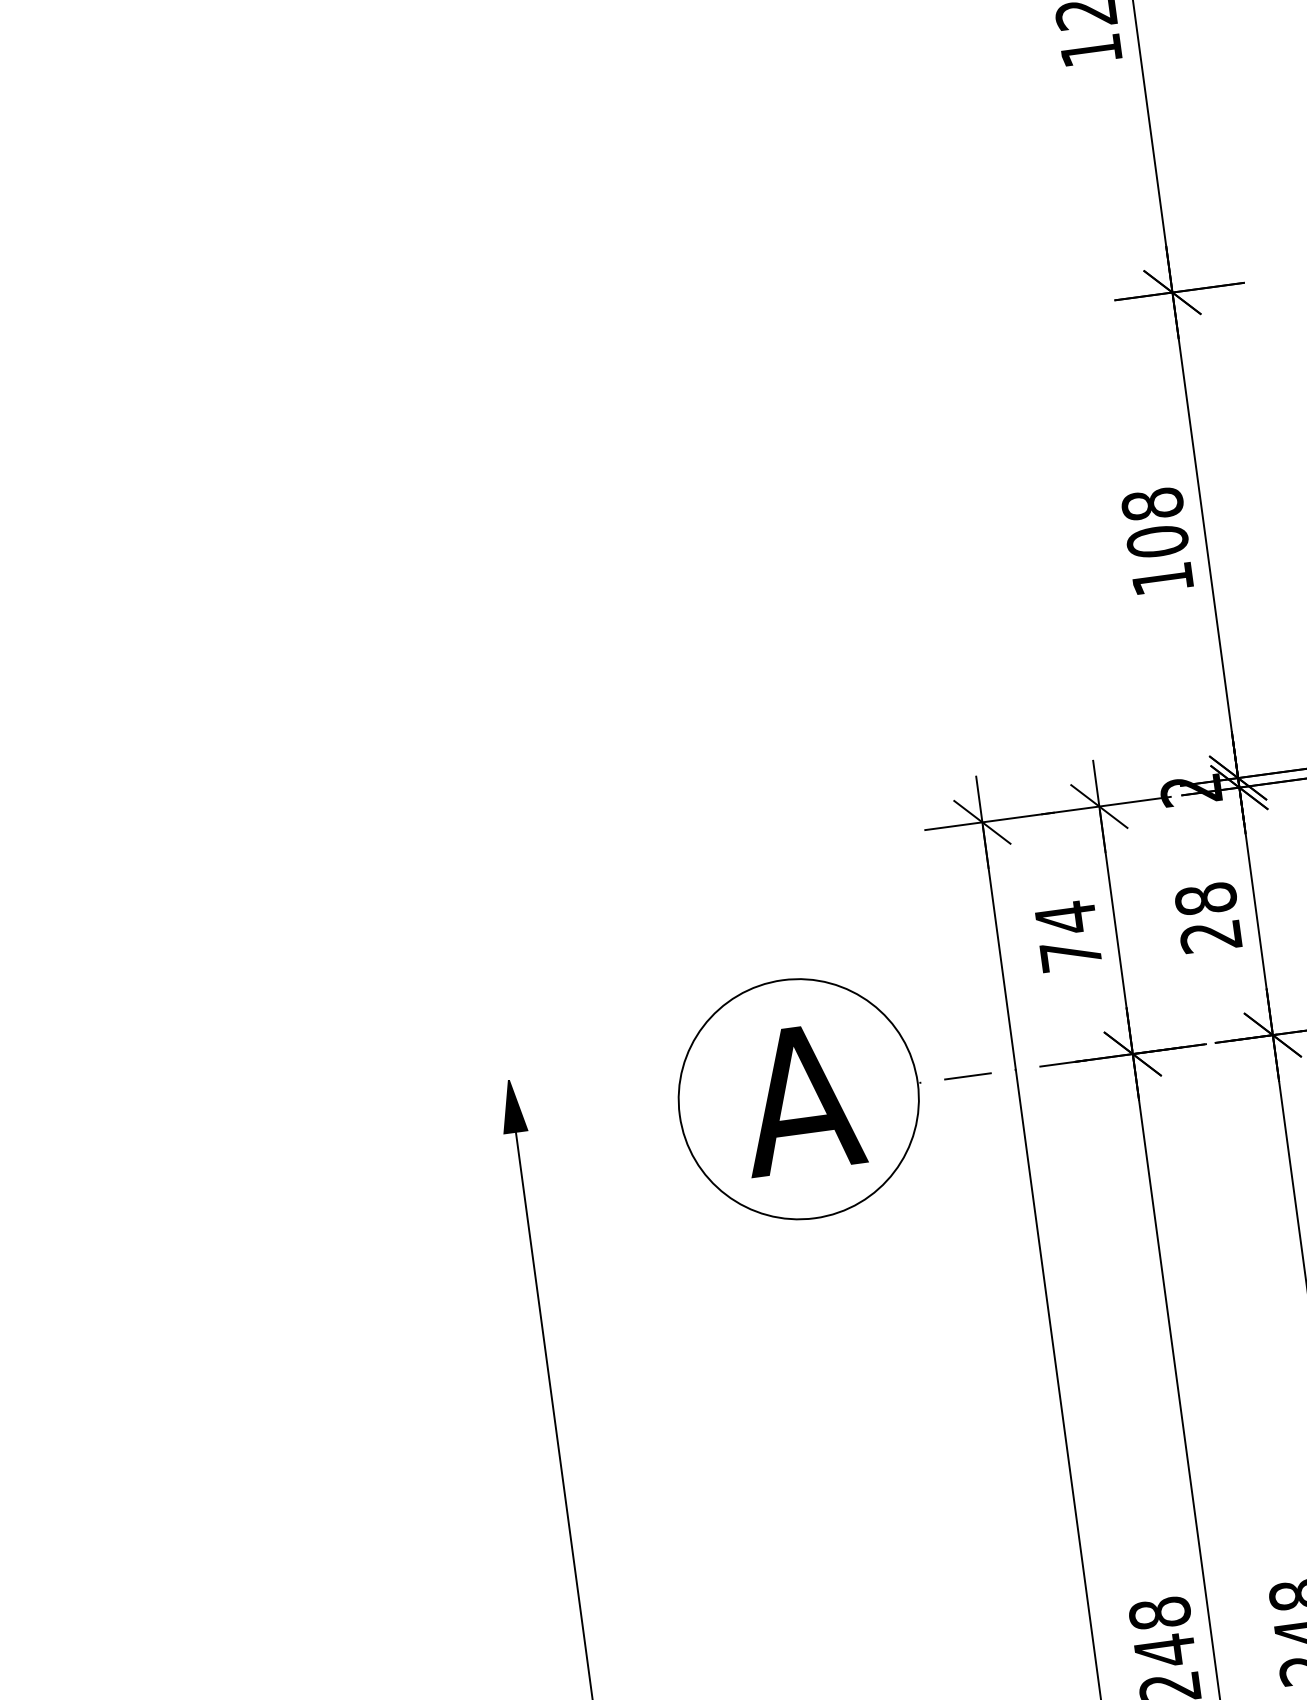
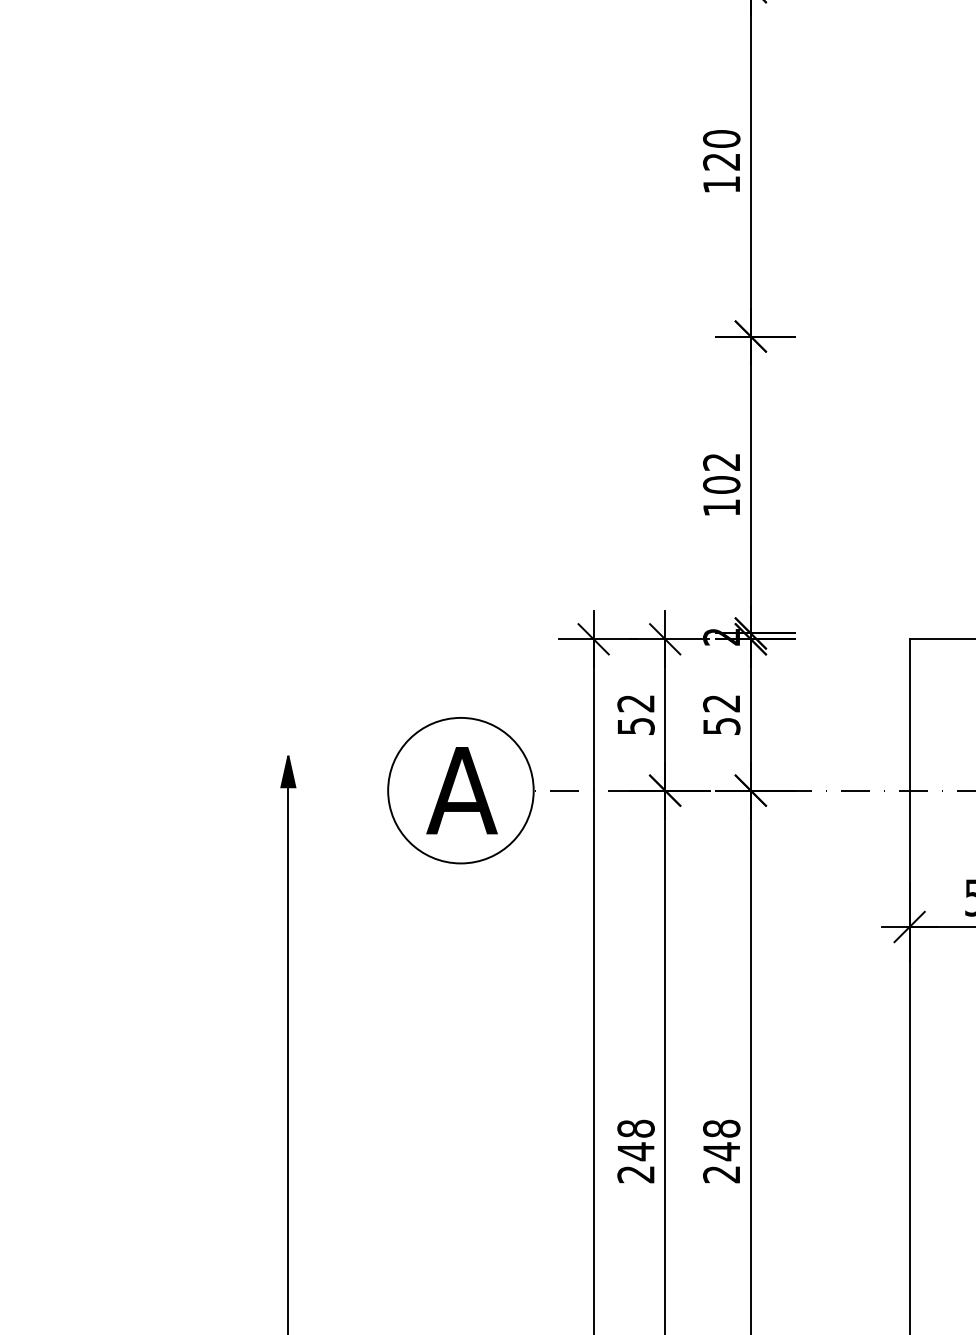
text: (1152, 504) -> (721, 462), 108 -> 102
text: (1208, 917) -> (721, 714), 28 -> 52
text: (1067, 936) -> (635, 714), 74 -> 52

